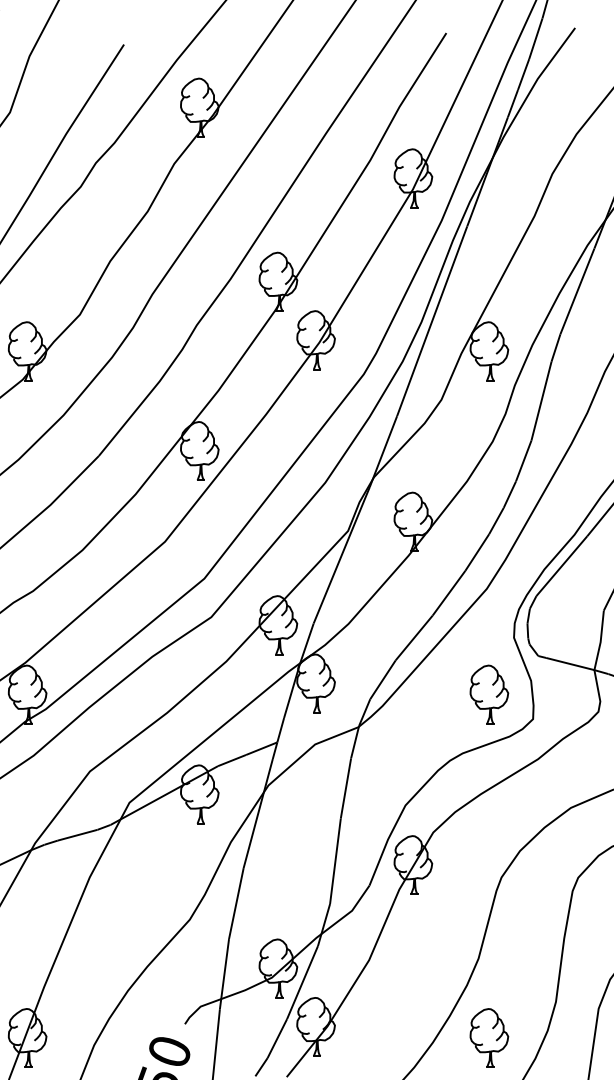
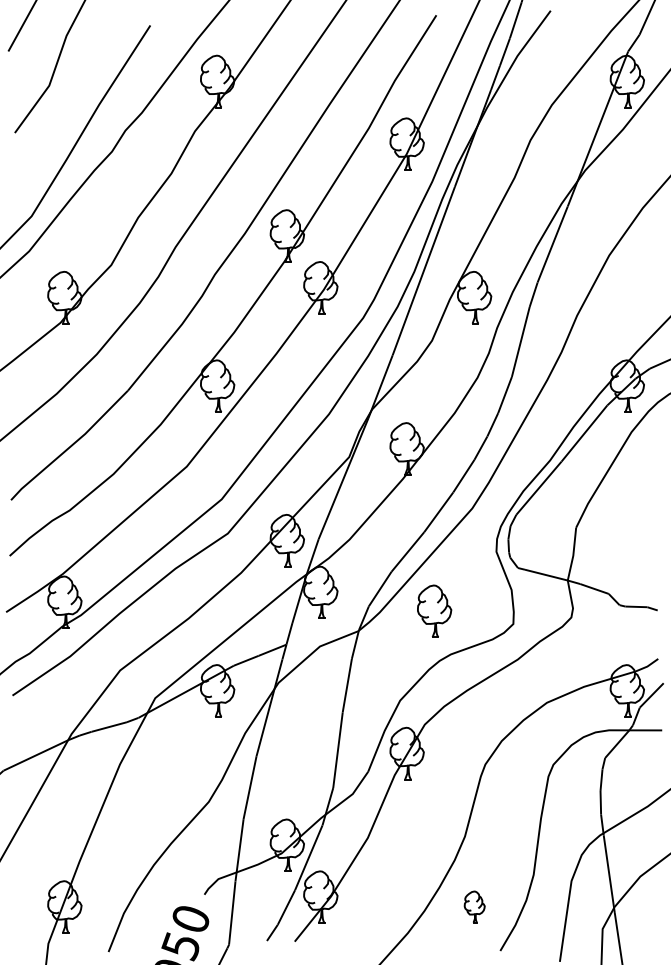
part: (489, 693) -> (434, 610), moved
part: (489, 1037) -> (474, 906), size x0.6

